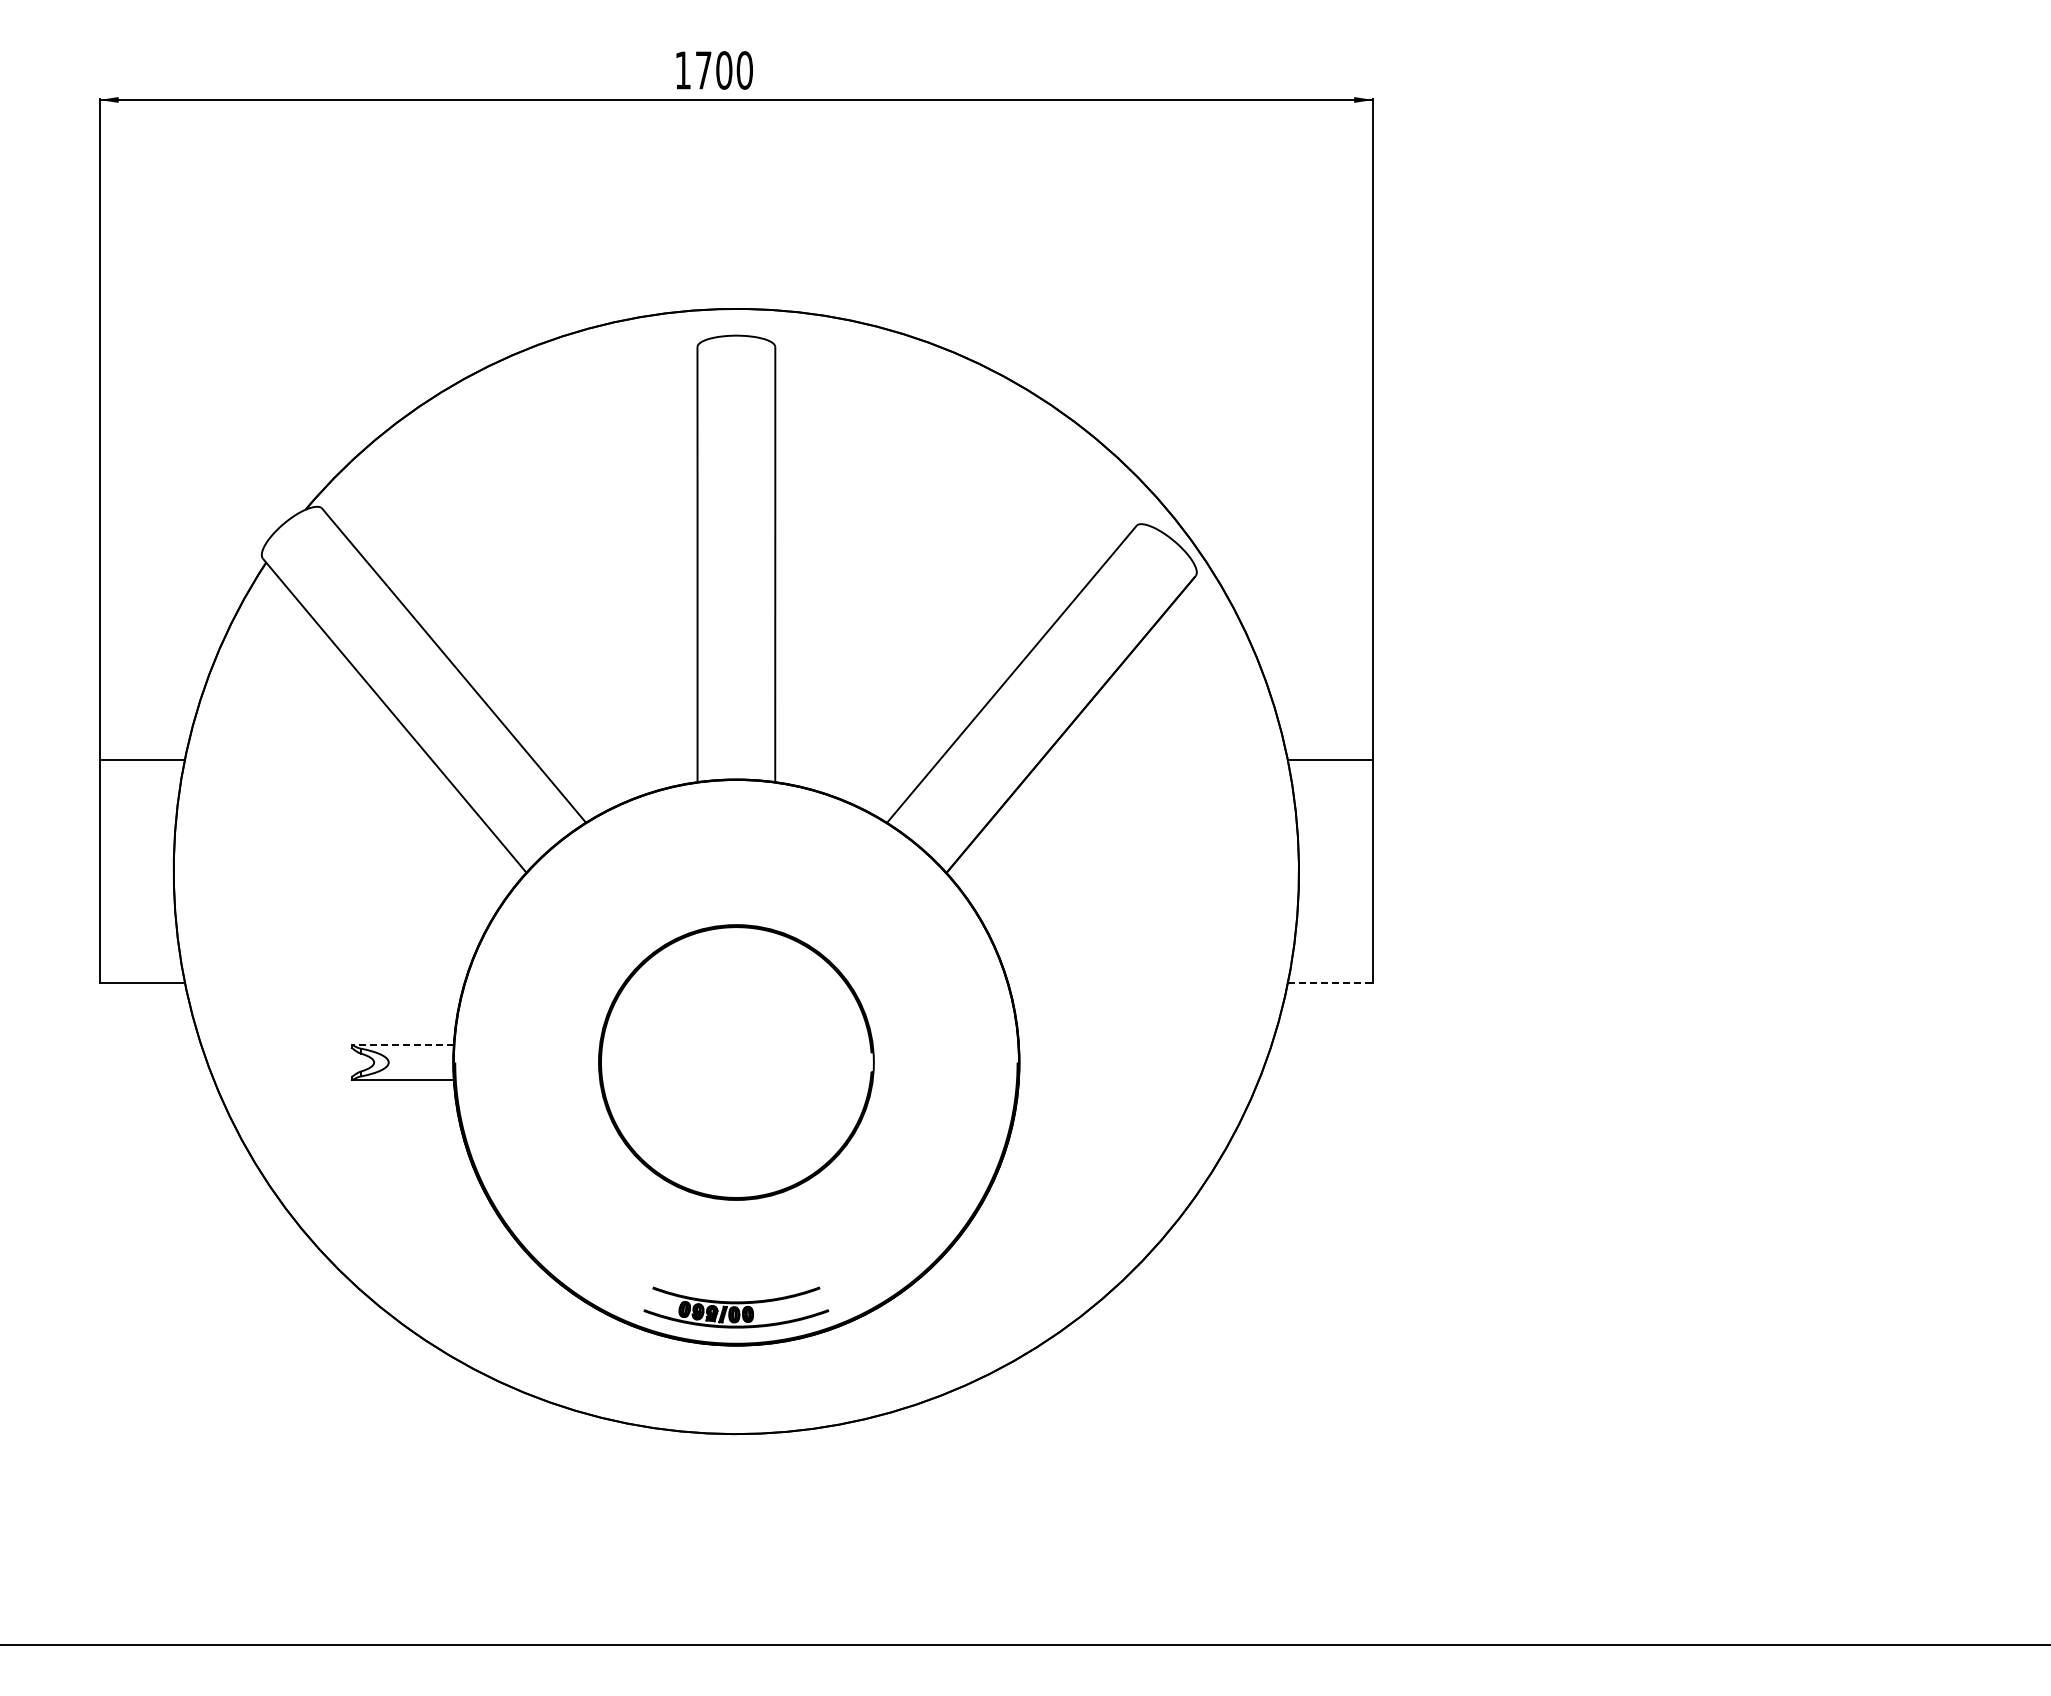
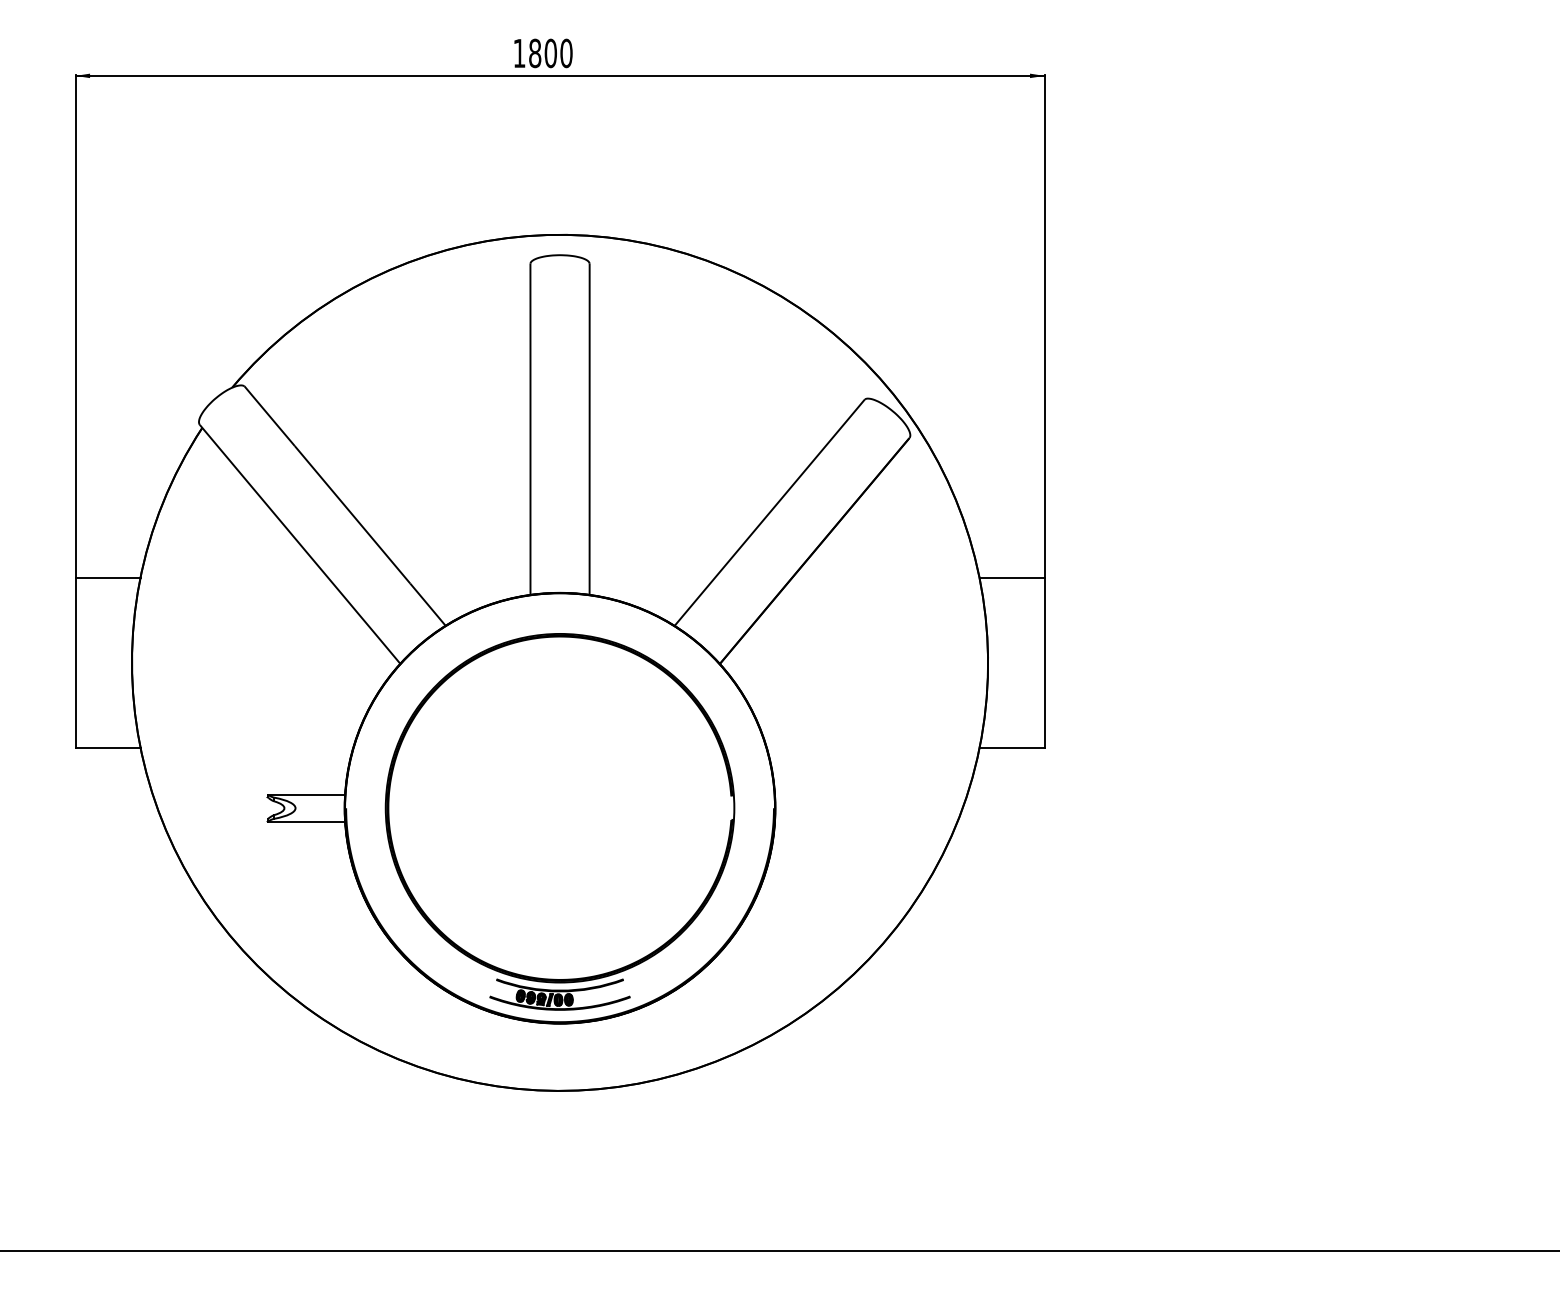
text: (703, 70) -> (535, 53), 1700 -> 1800
line: (1330, 982) -> (1012, 747), dashed -> solid
line: (403, 1044) -> (306, 794), dashed -> solid
part: (736, 1062) -> (560, 808), size x1.67

